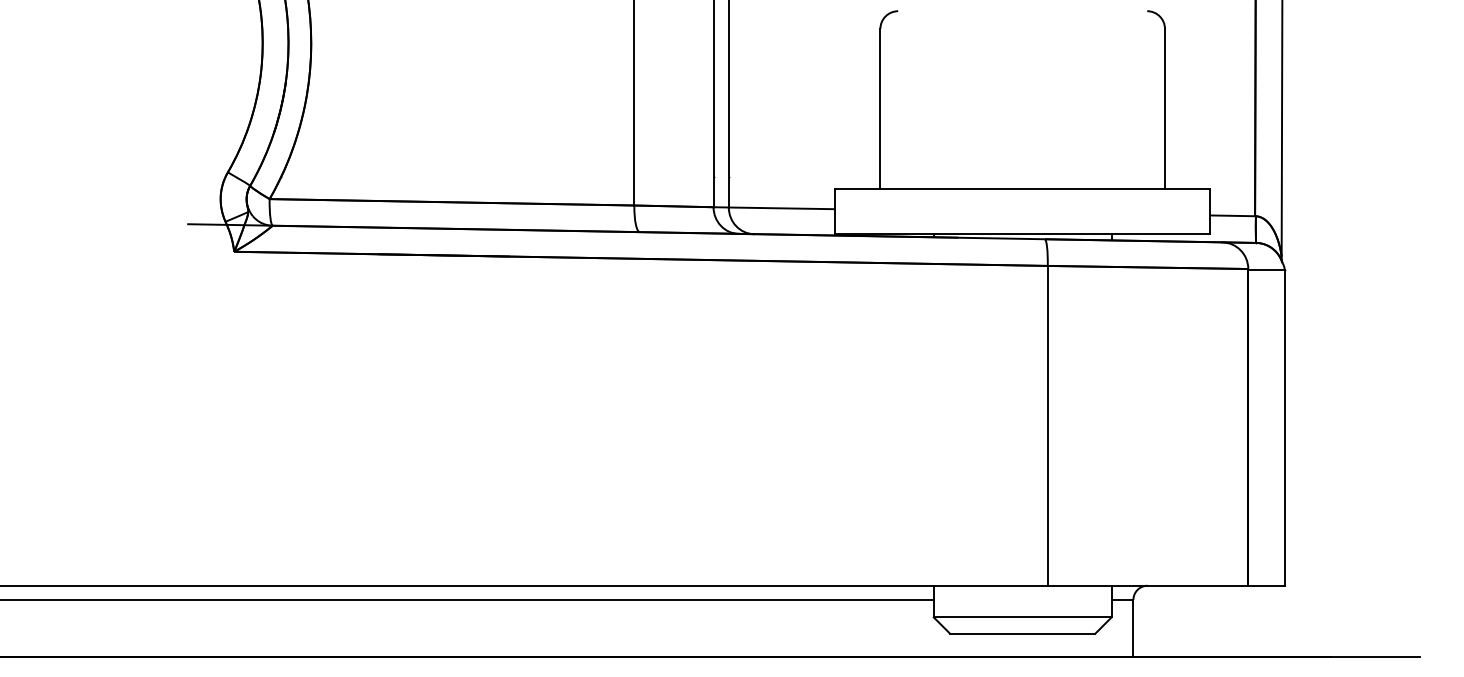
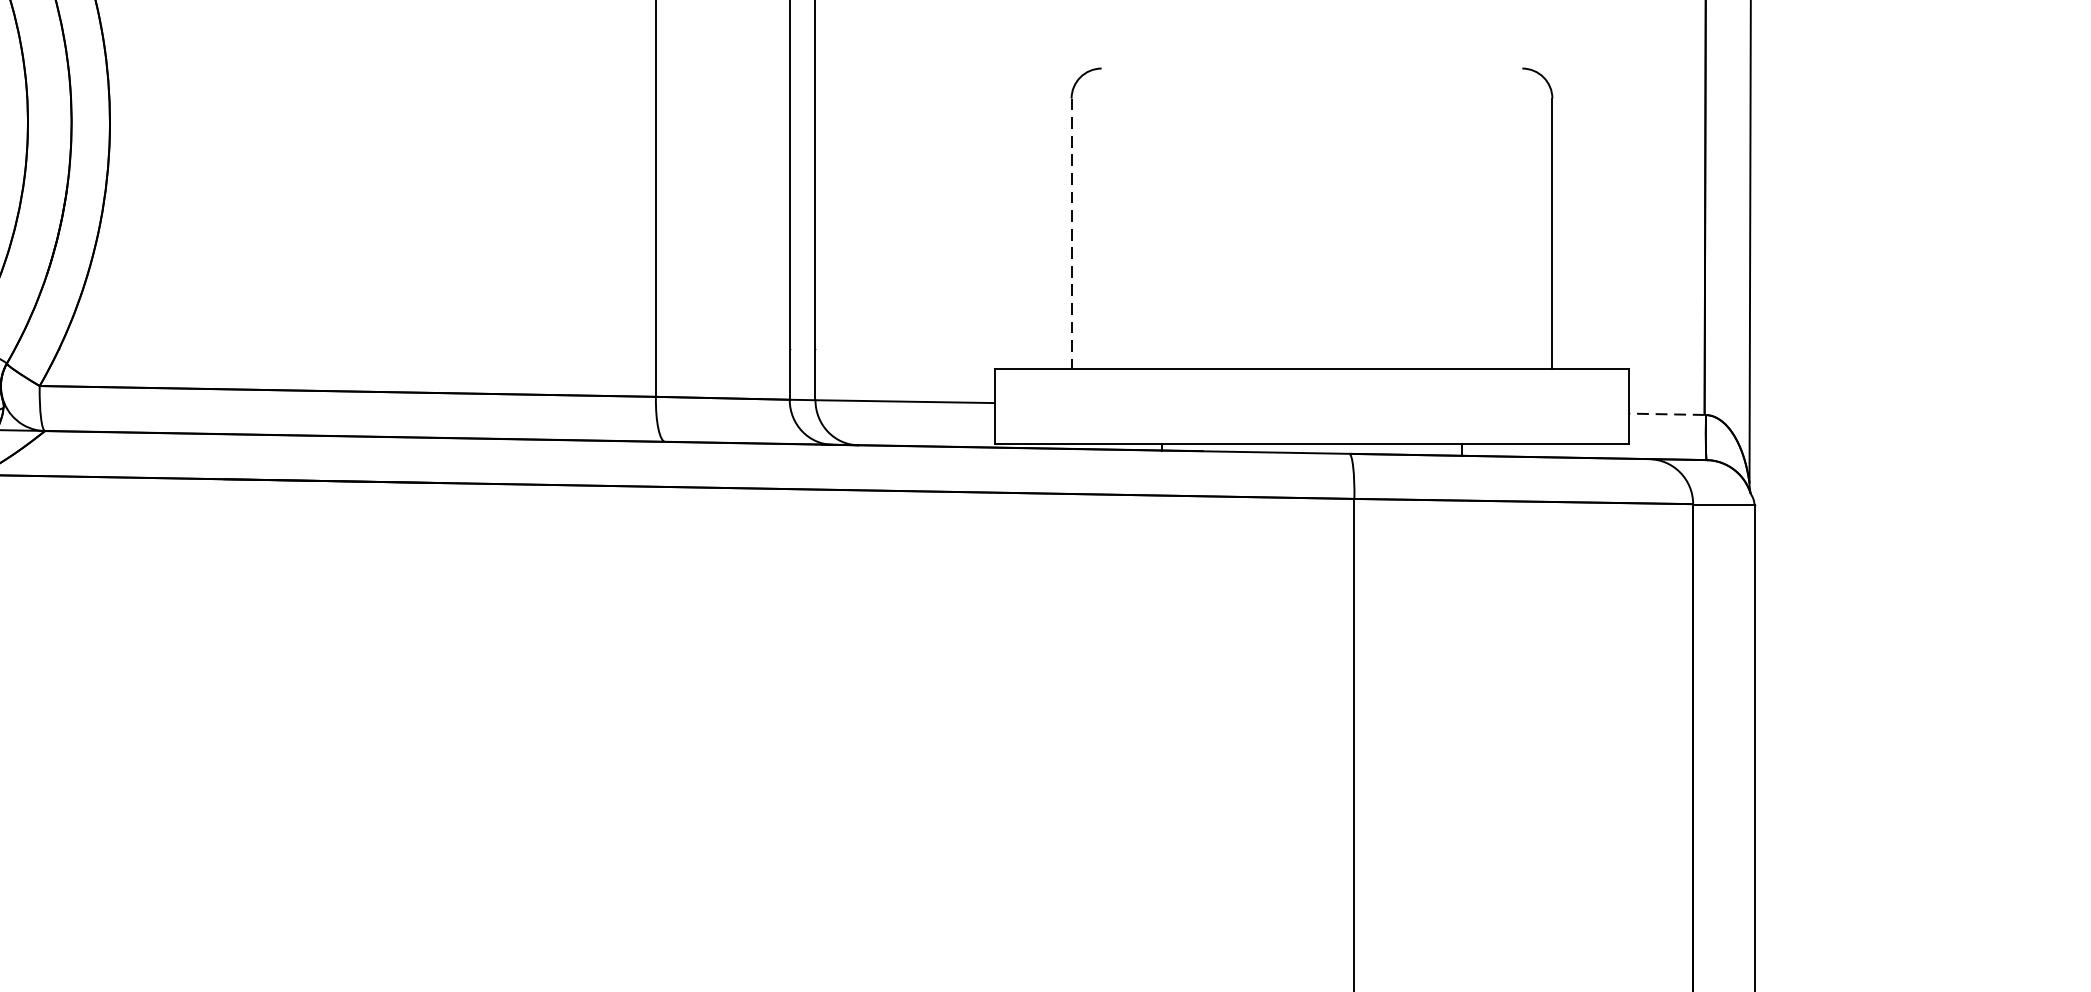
line: (880, 109) -> (1071, 234), solid -> dashed
line: (1232, 215) -> (1666, 413), solid -> dashed

